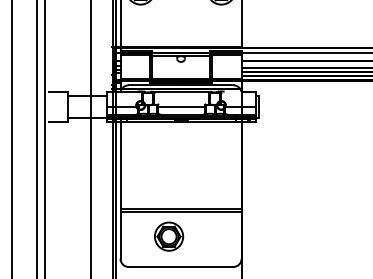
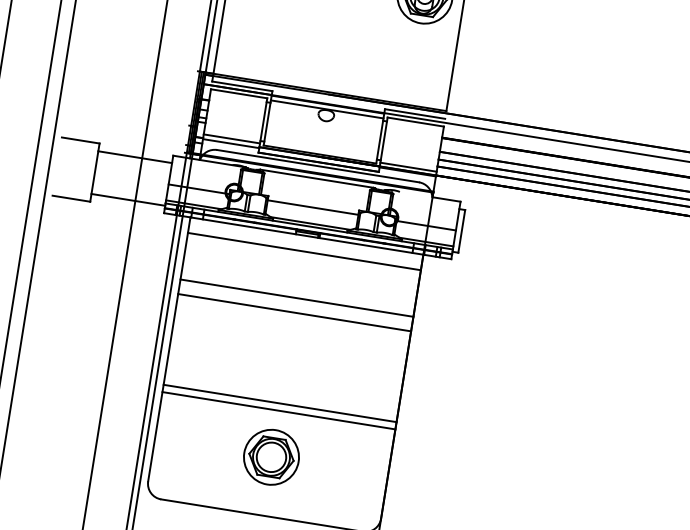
line: (180, 129) -> (303, 250), added
line: (180, 153) -> (296, 297), added
line: (180, 161) -> (293, 312), added
part: (169, 236) -> (272, 457), moved

